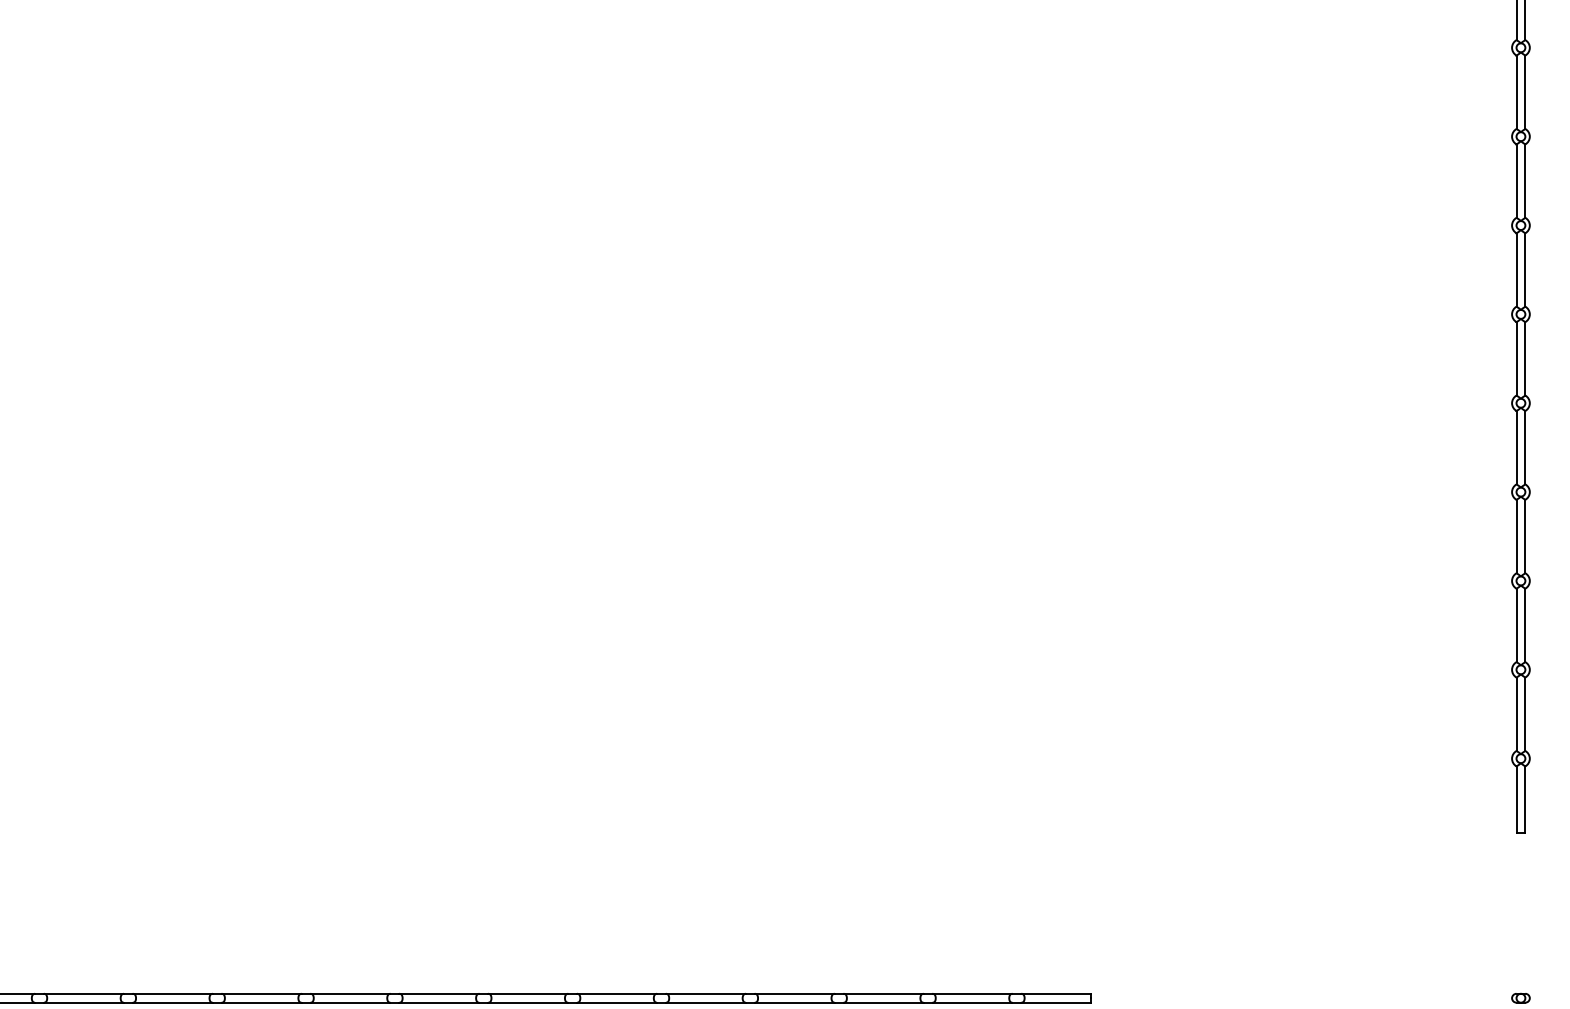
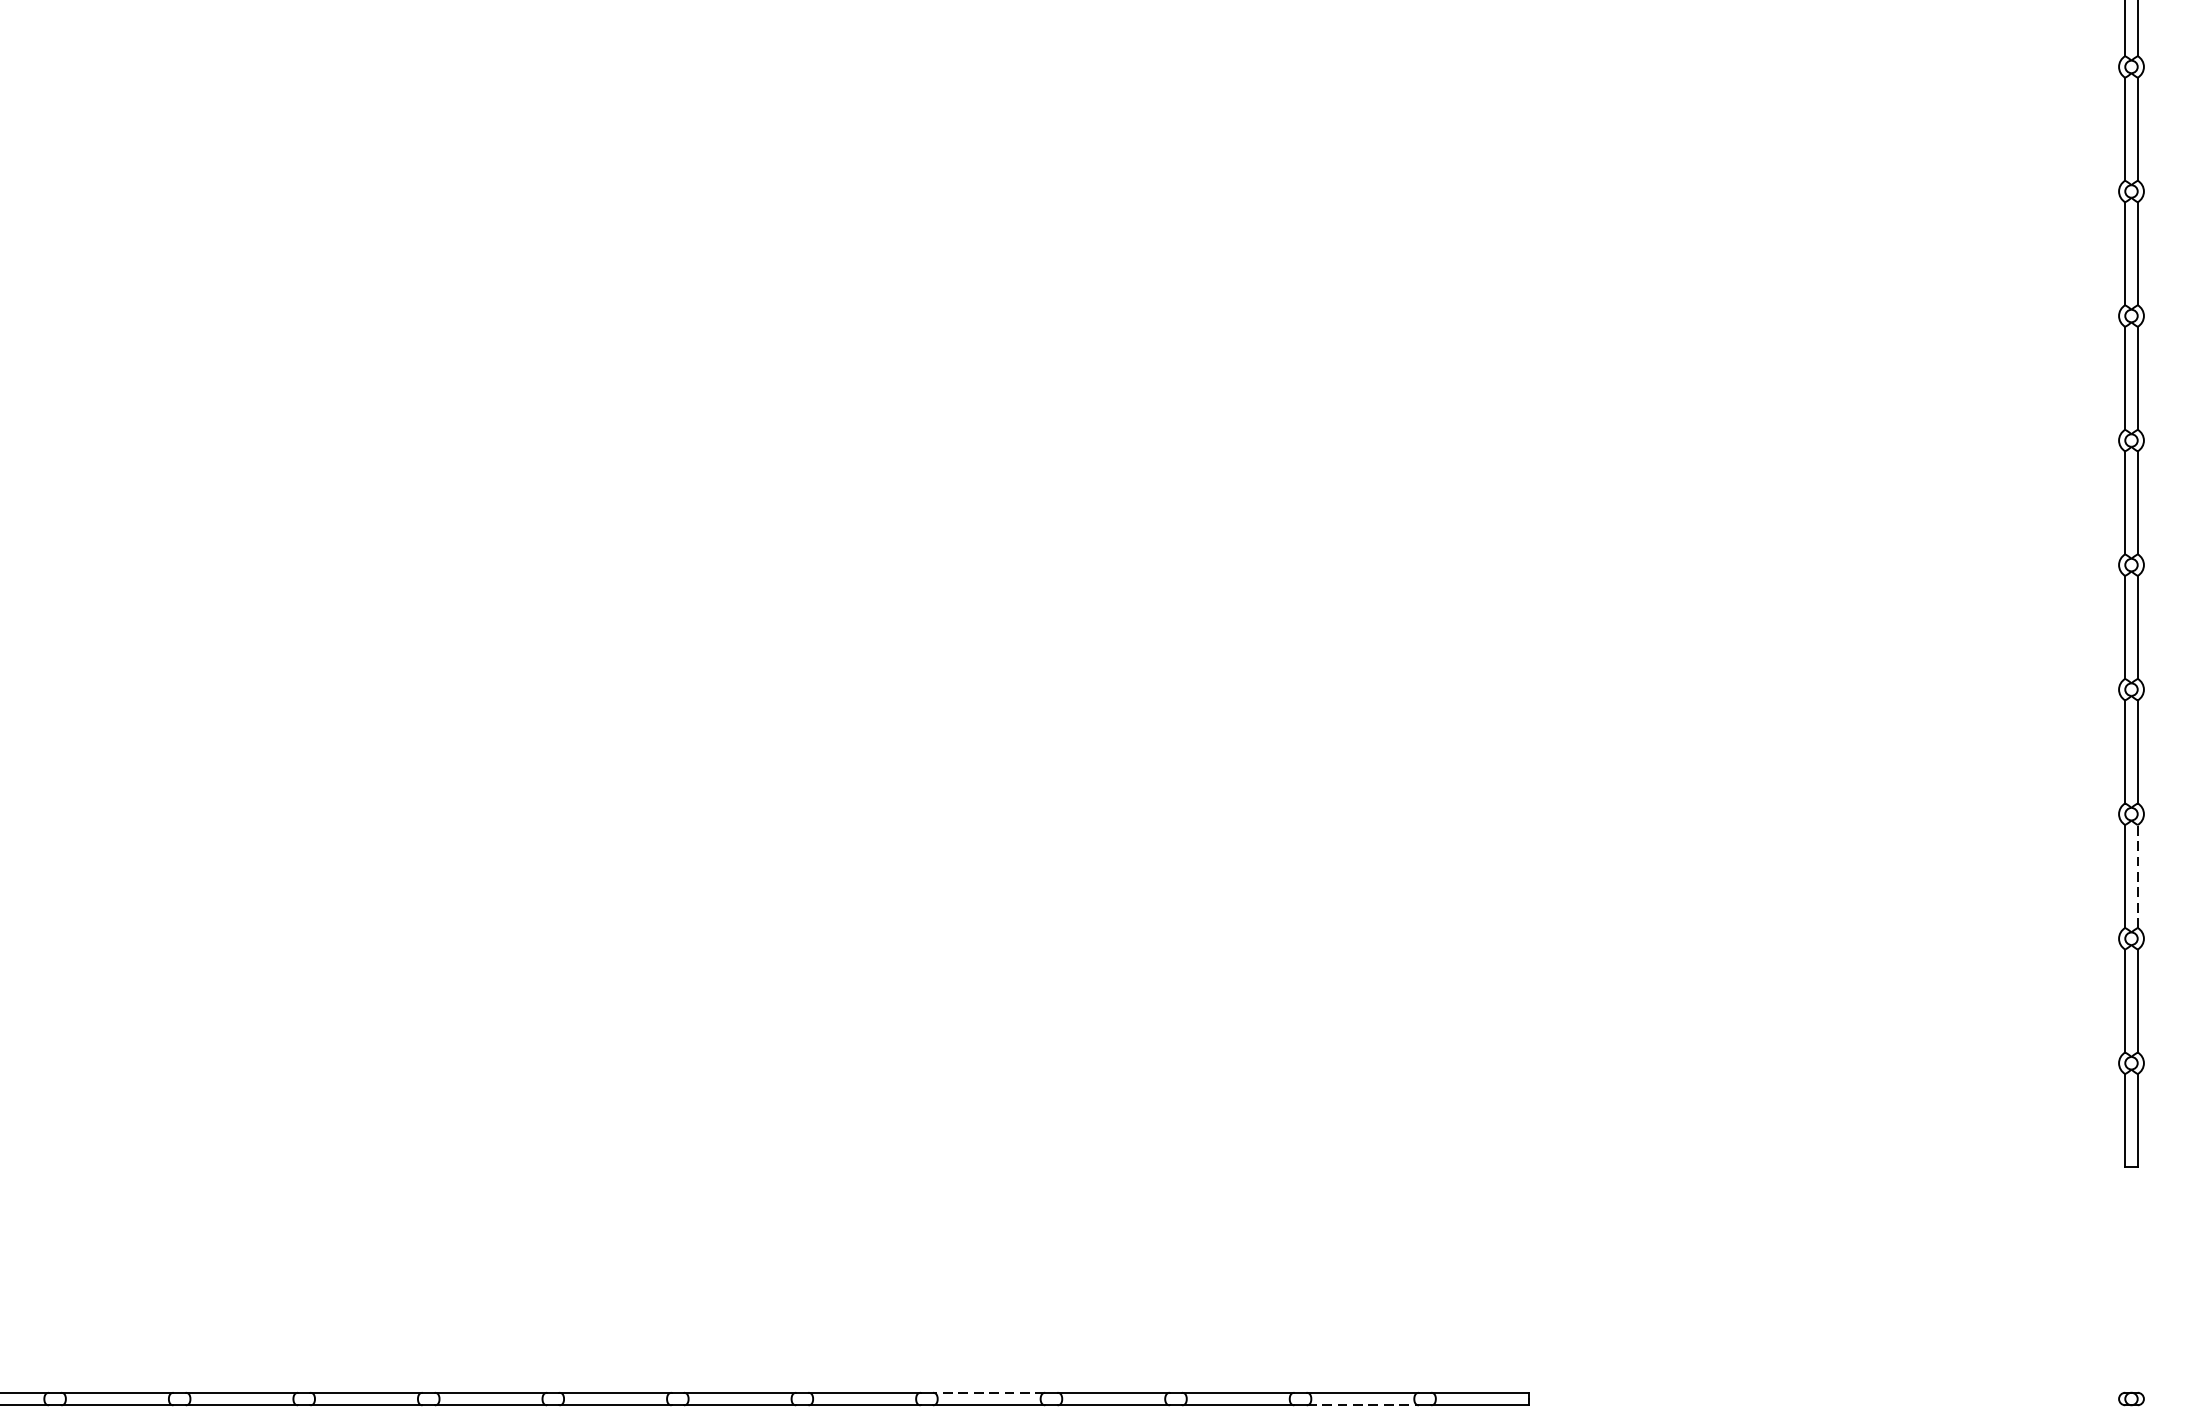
line: (1525, 625) -> (2137, 876), solid -> dashed
line: (705, 993) -> (988, 1392), solid -> dashed
line: (972, 1002) -> (1362, 1404), solid -> dashed

